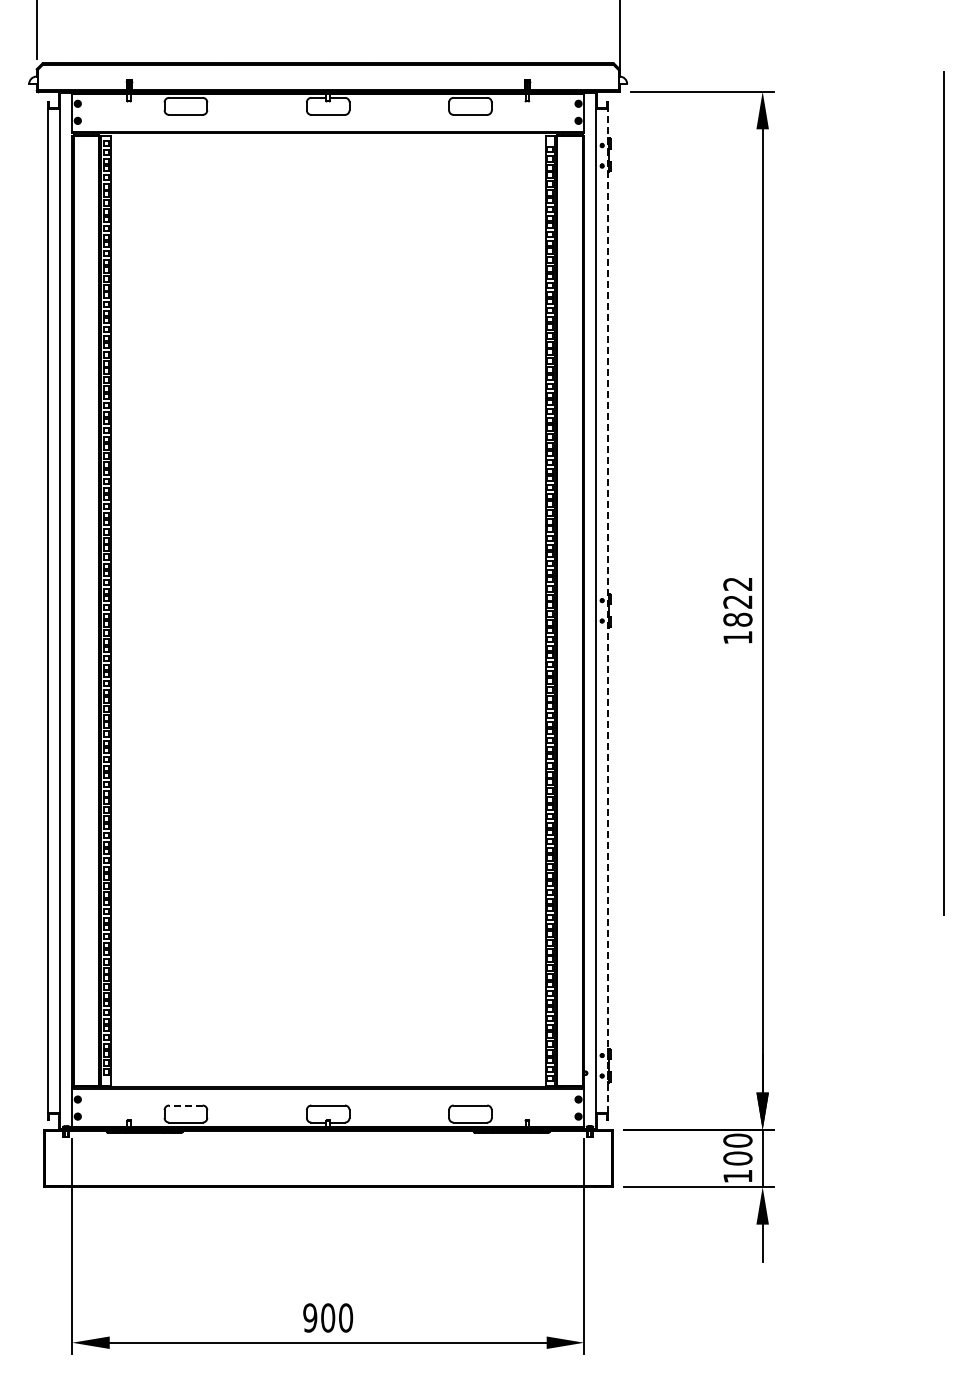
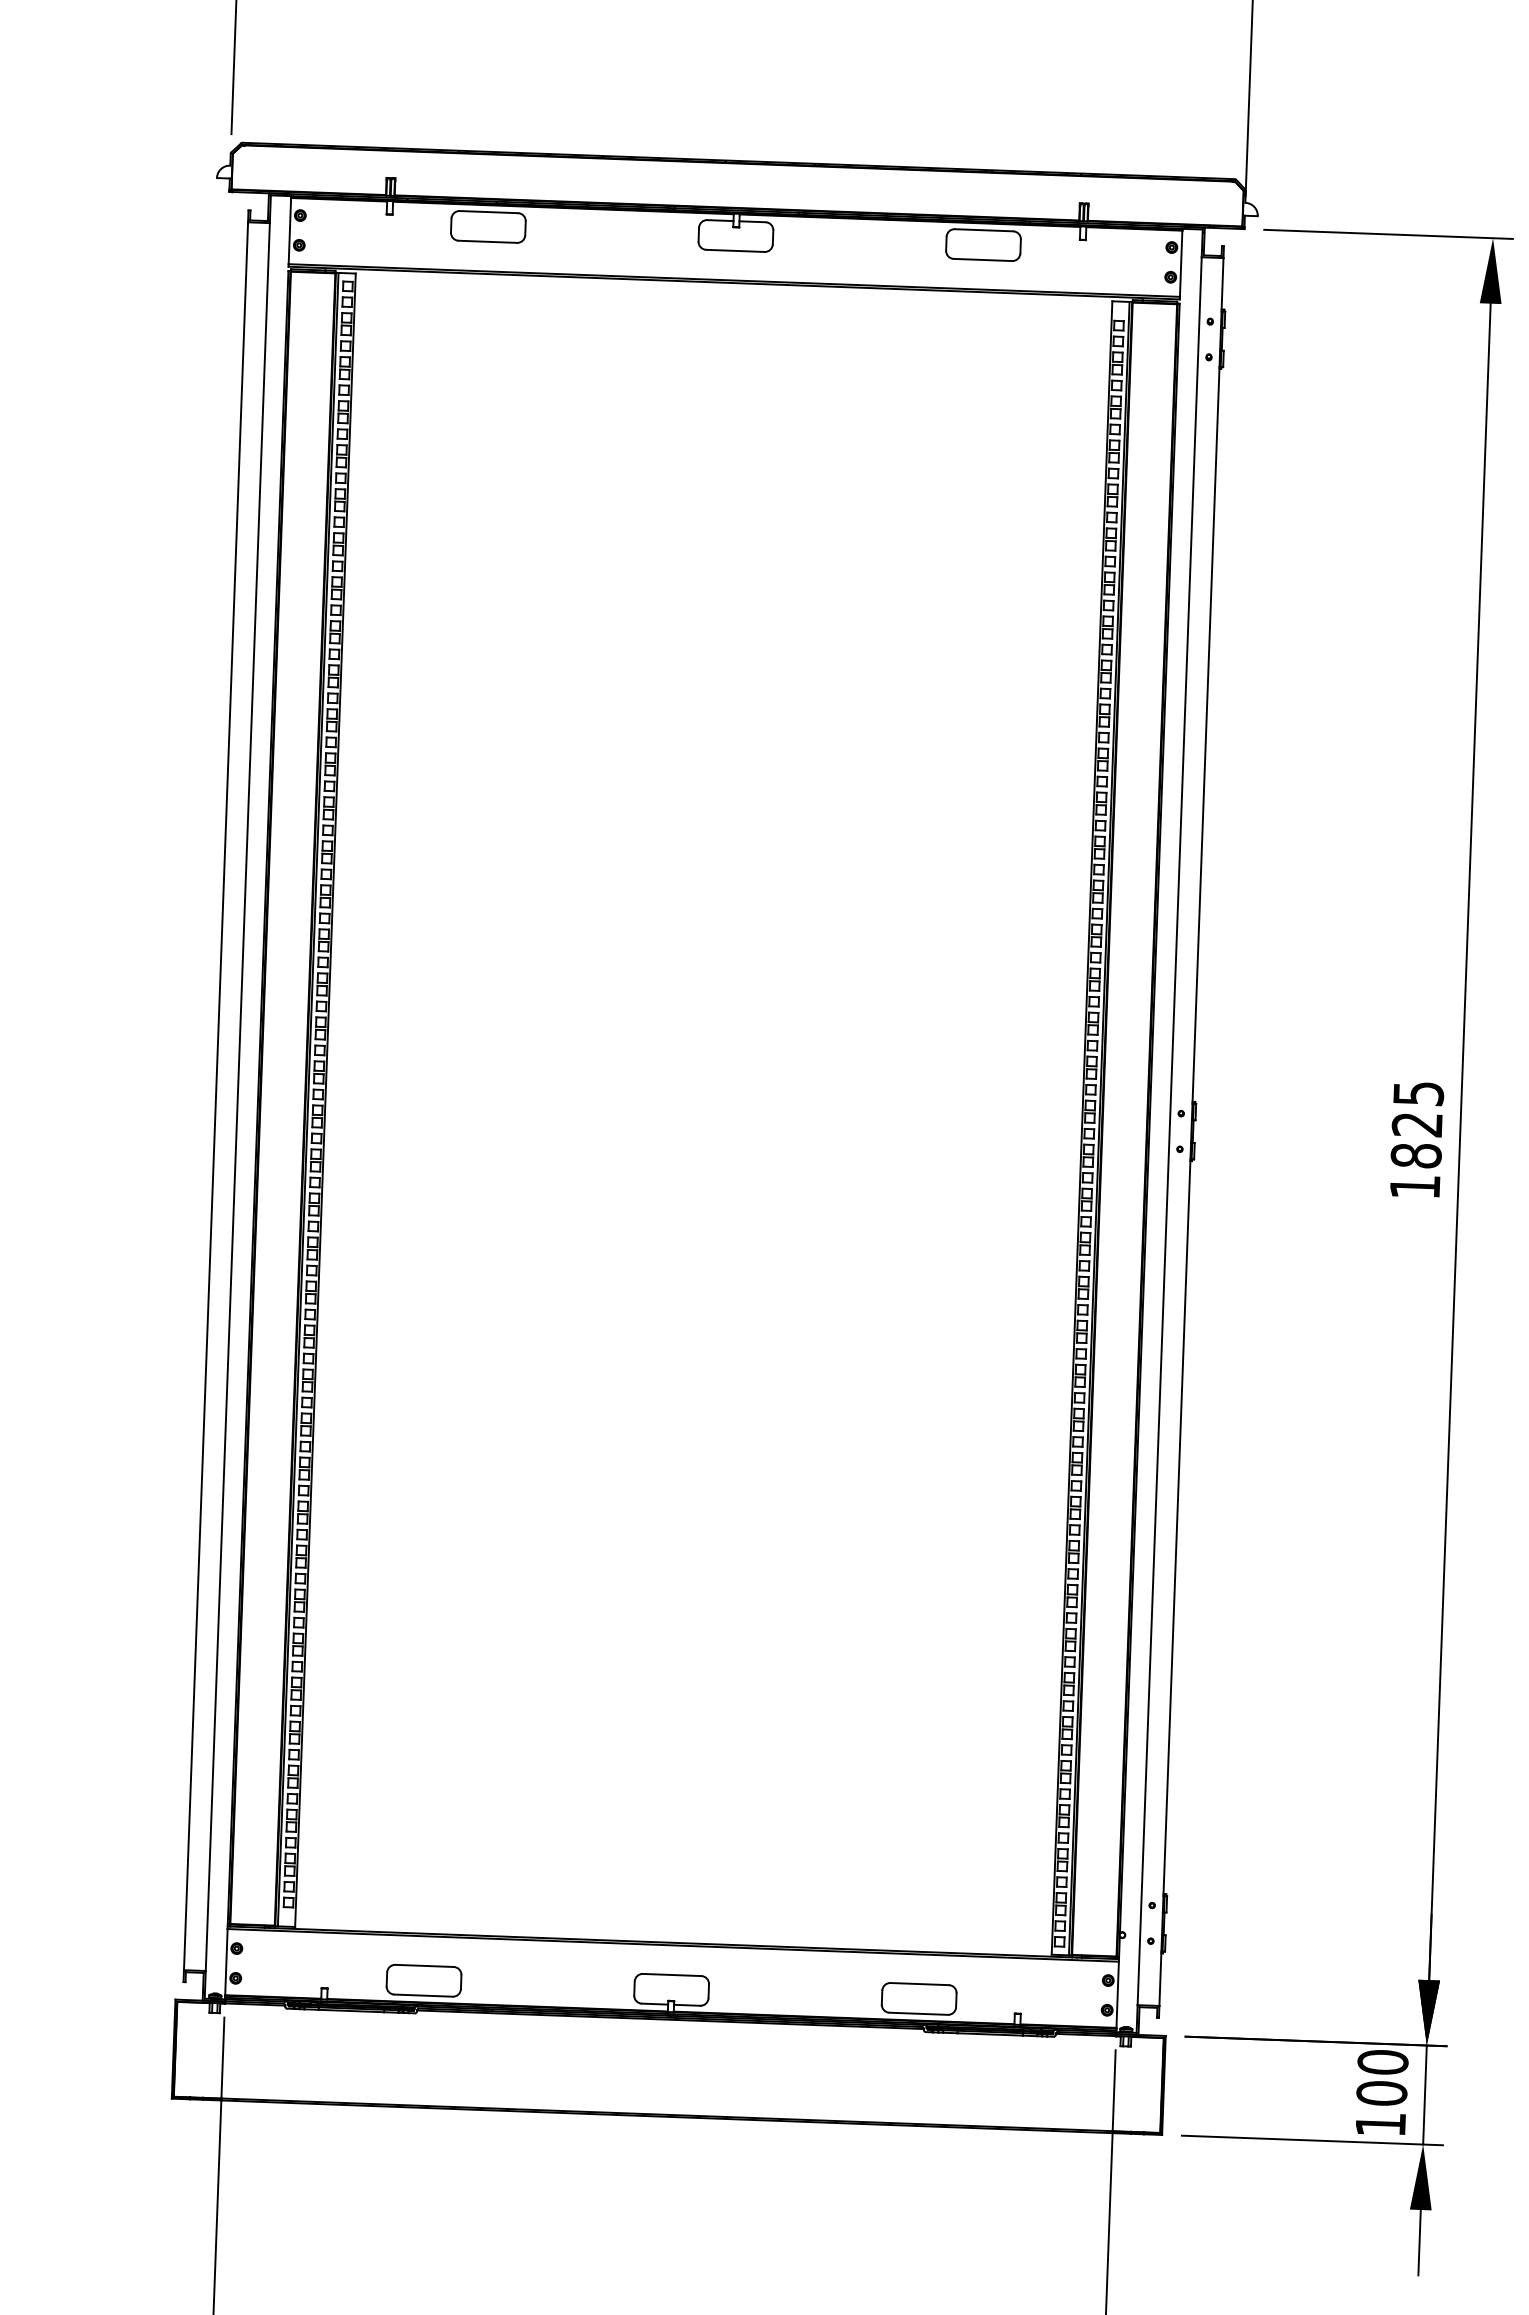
text: (737, 583) -> (1417, 1092), 1822 -> 1825
line: (608, 610) -> (1191, 1131), dashed -> solid
line: (185, 1105) -> (423, 1965), dashed -> solid

